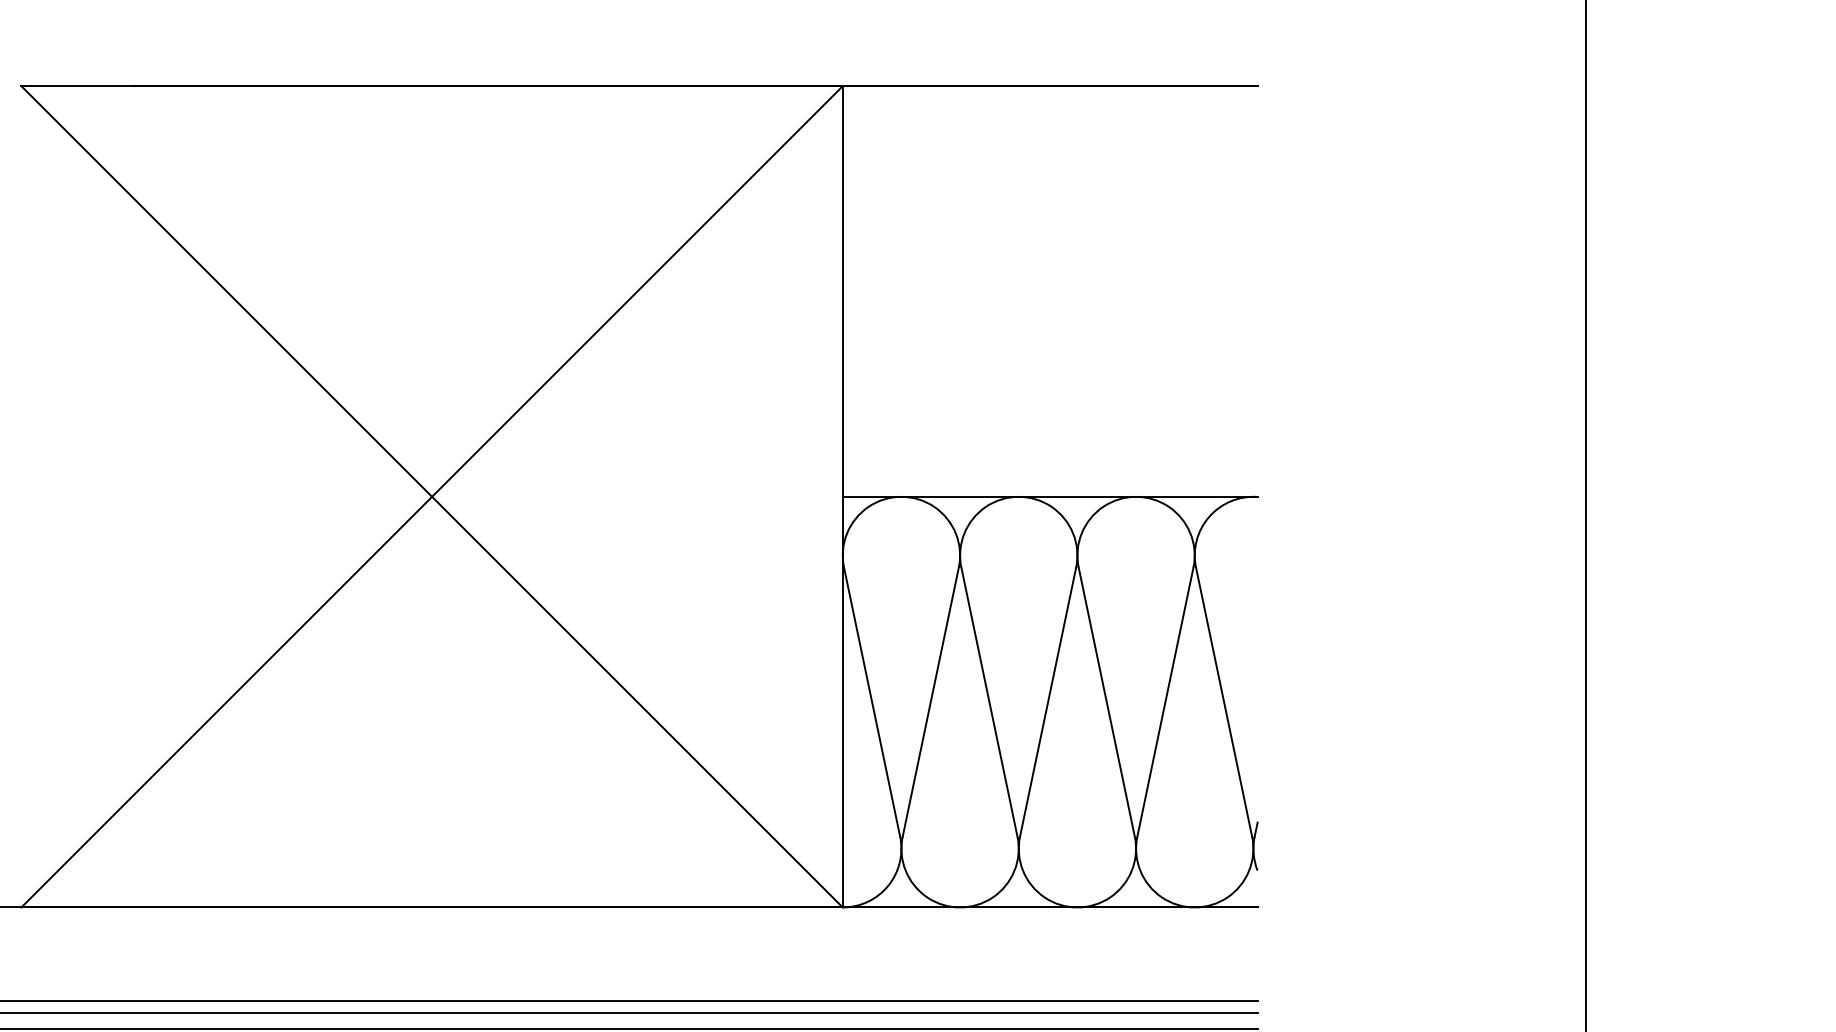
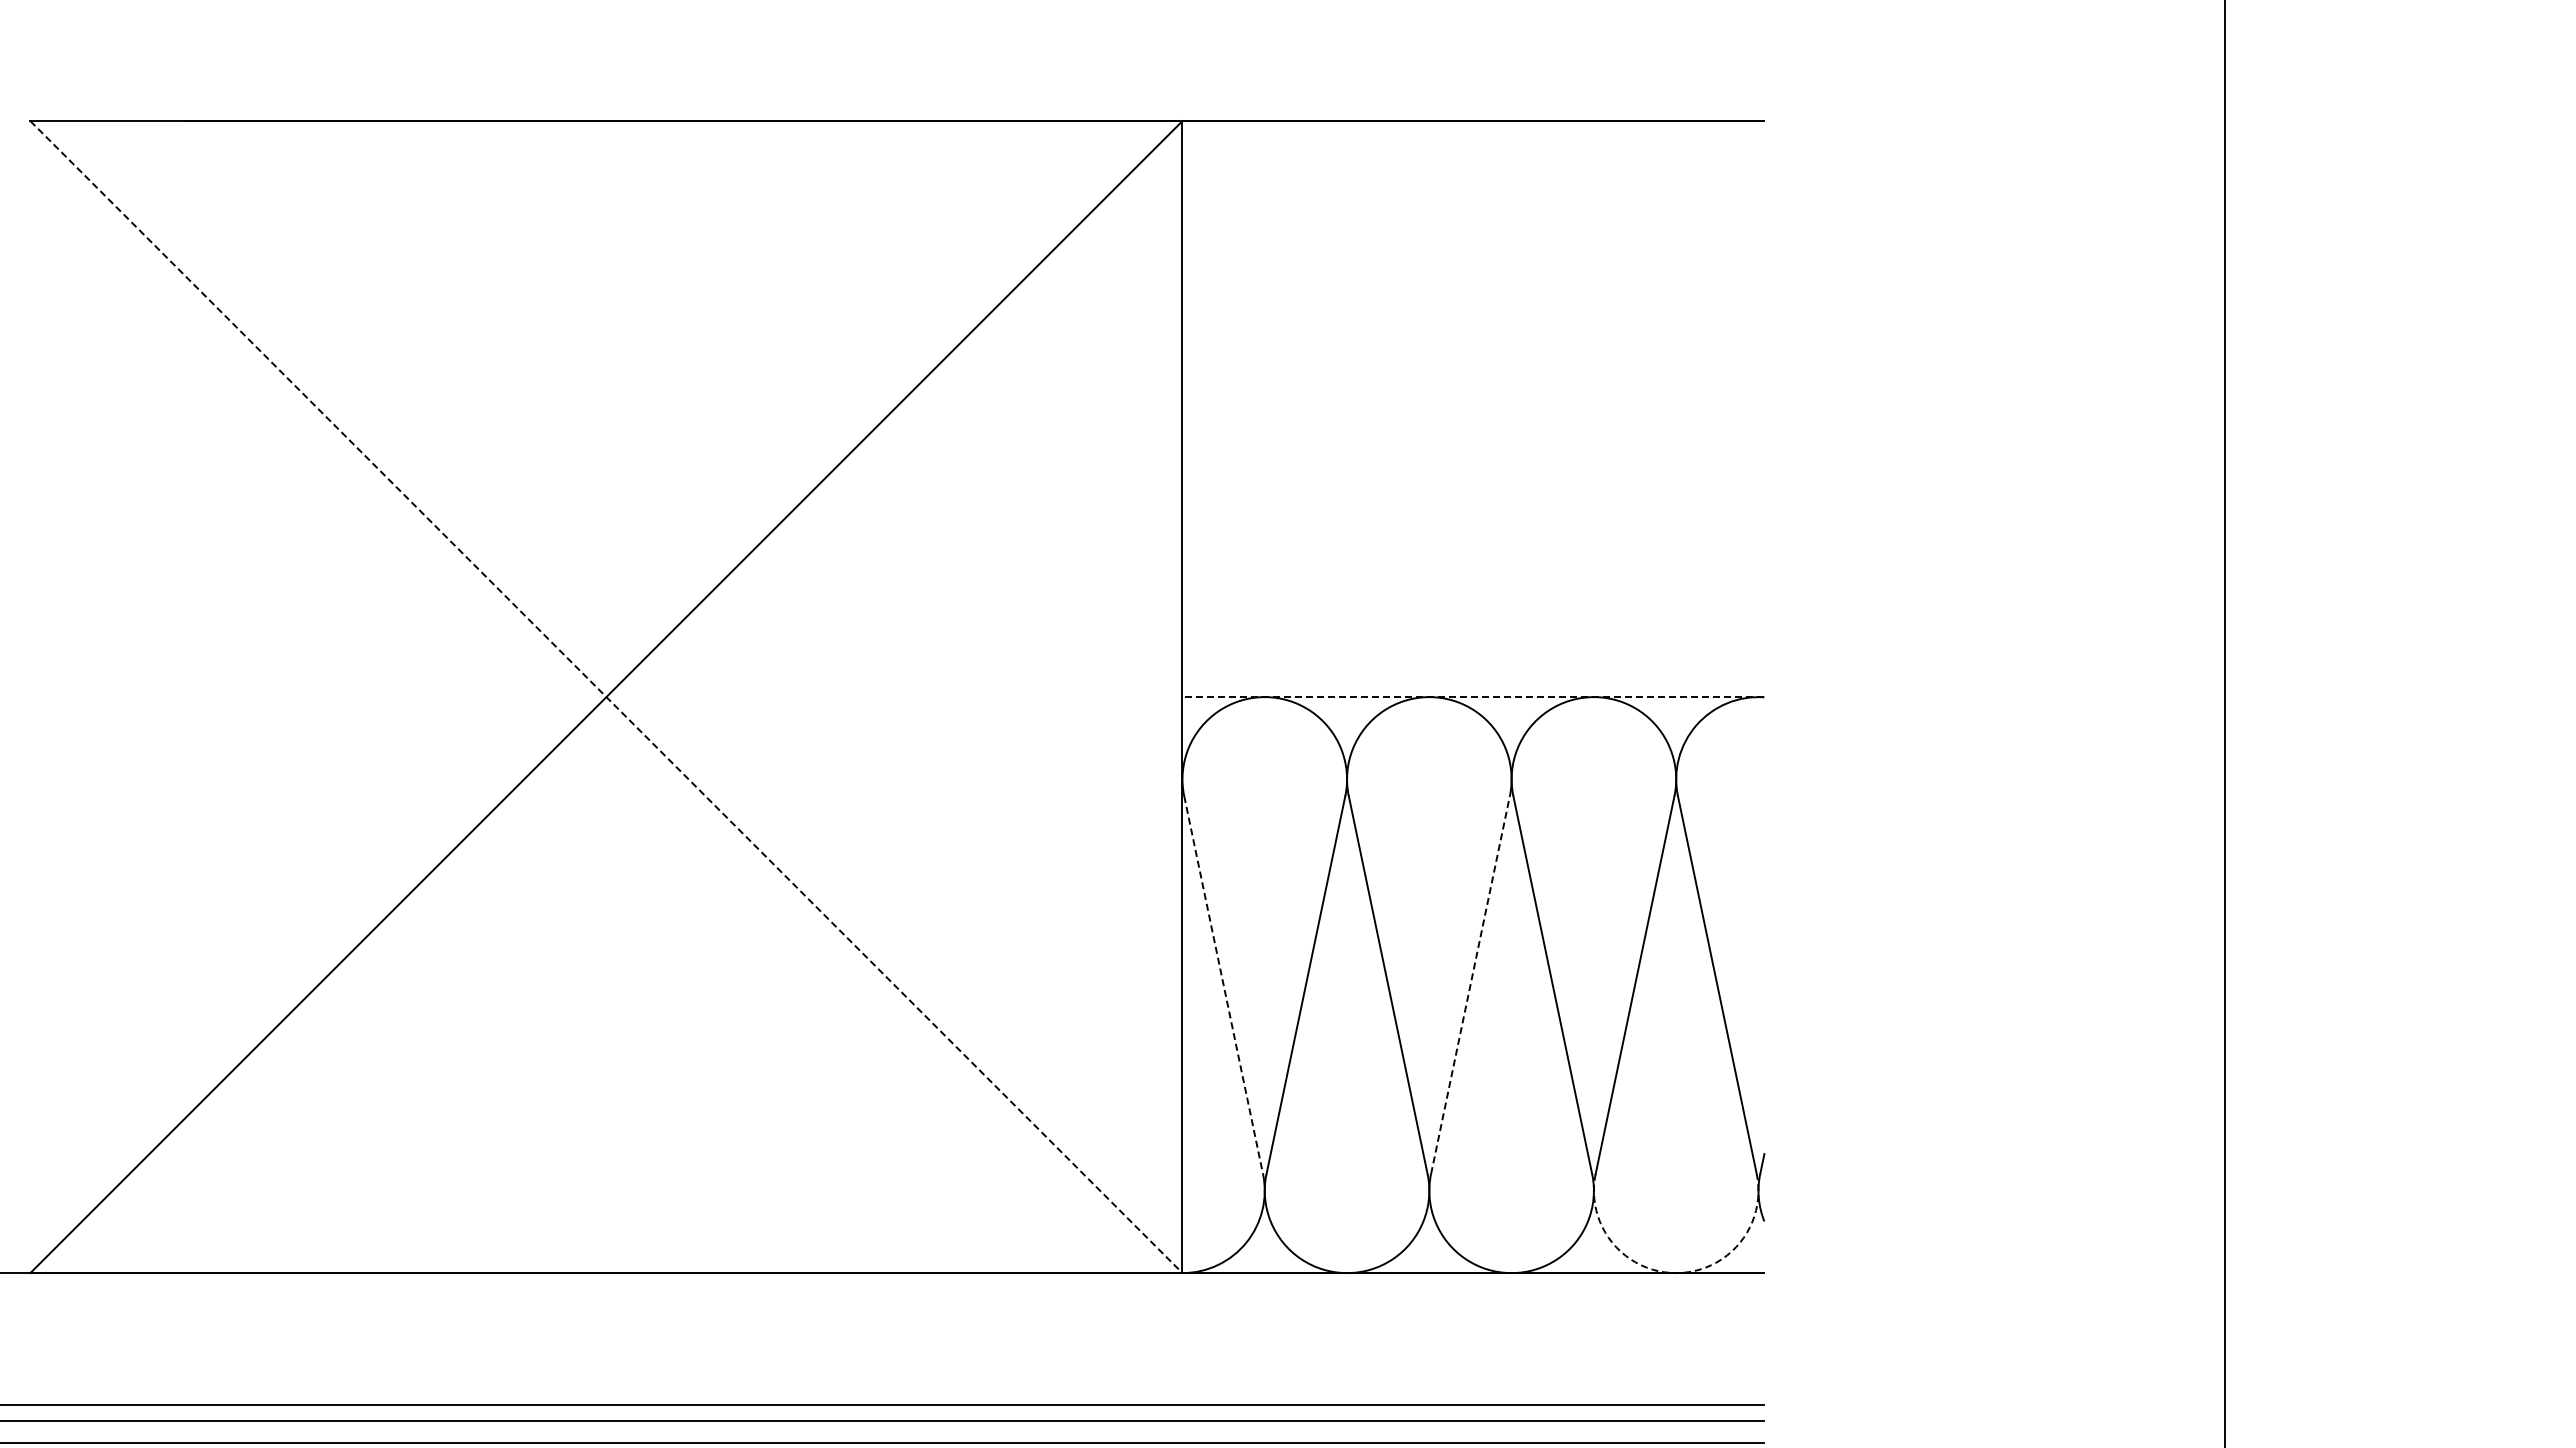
line: (432, 497) -> (606, 697), solid -> dashed
line: (1050, 497) -> (1473, 697), solid -> dashed
line: (872, 702) -> (1223, 985), solid -> dashed
line: (1048, 702) -> (1470, 985), solid -> dashed
arc: (1194, 907) -> (1676, 1273), solid -> dashed

